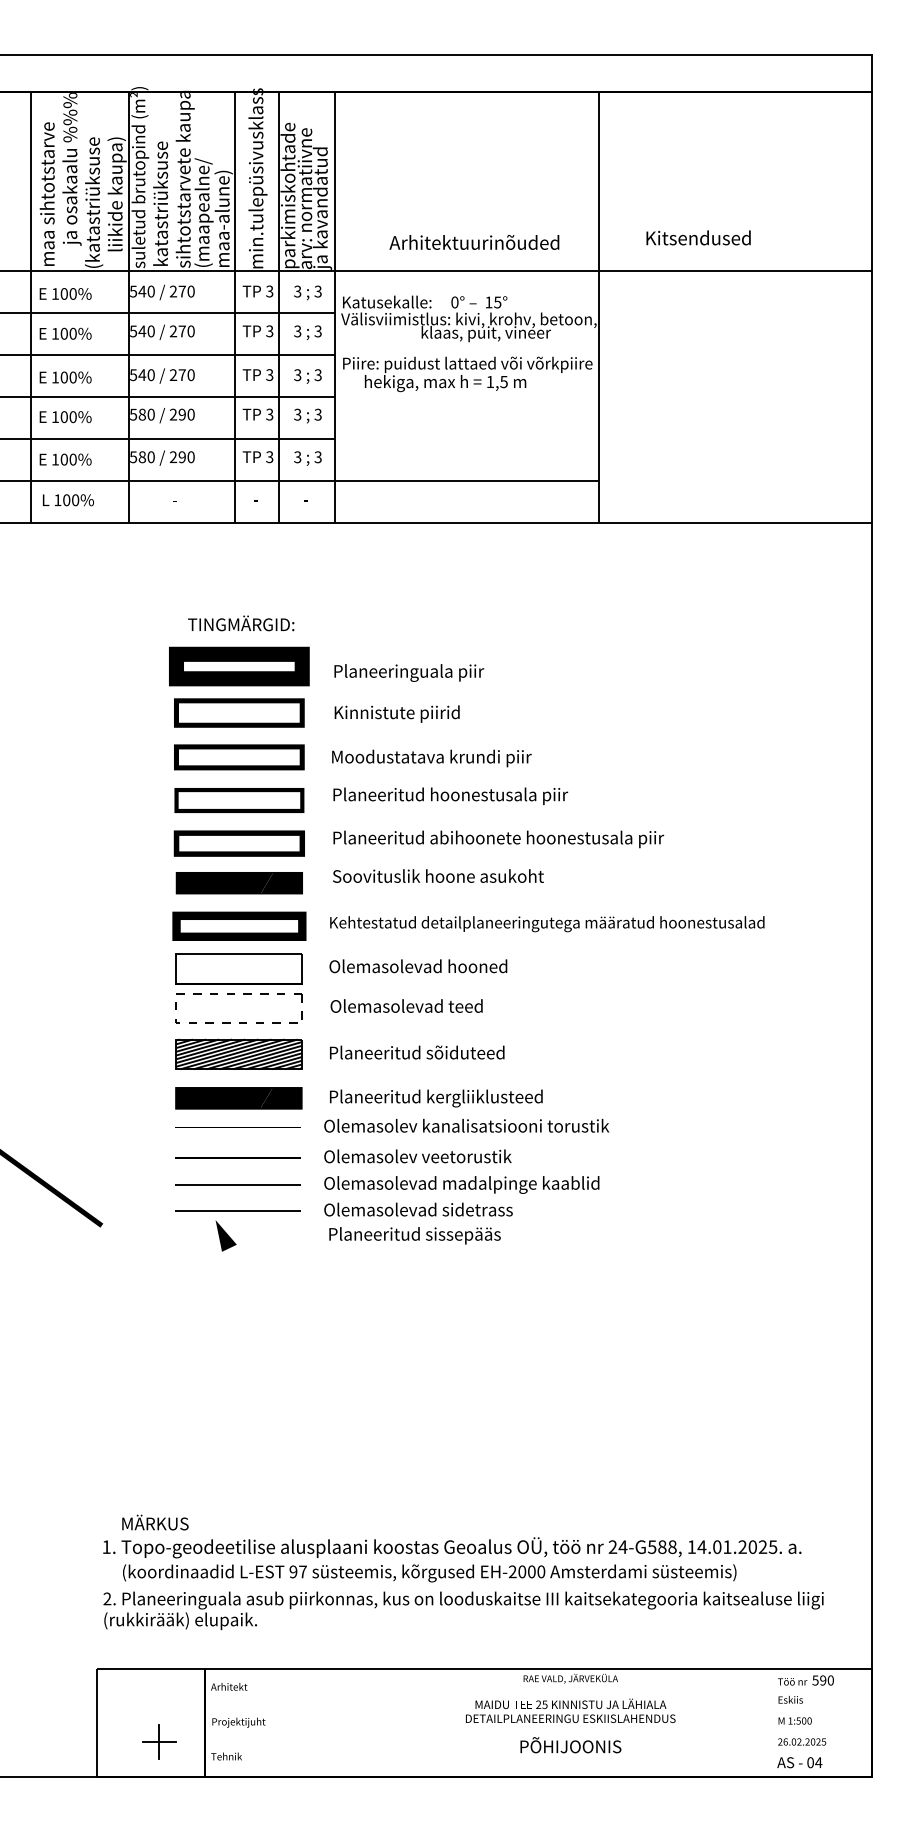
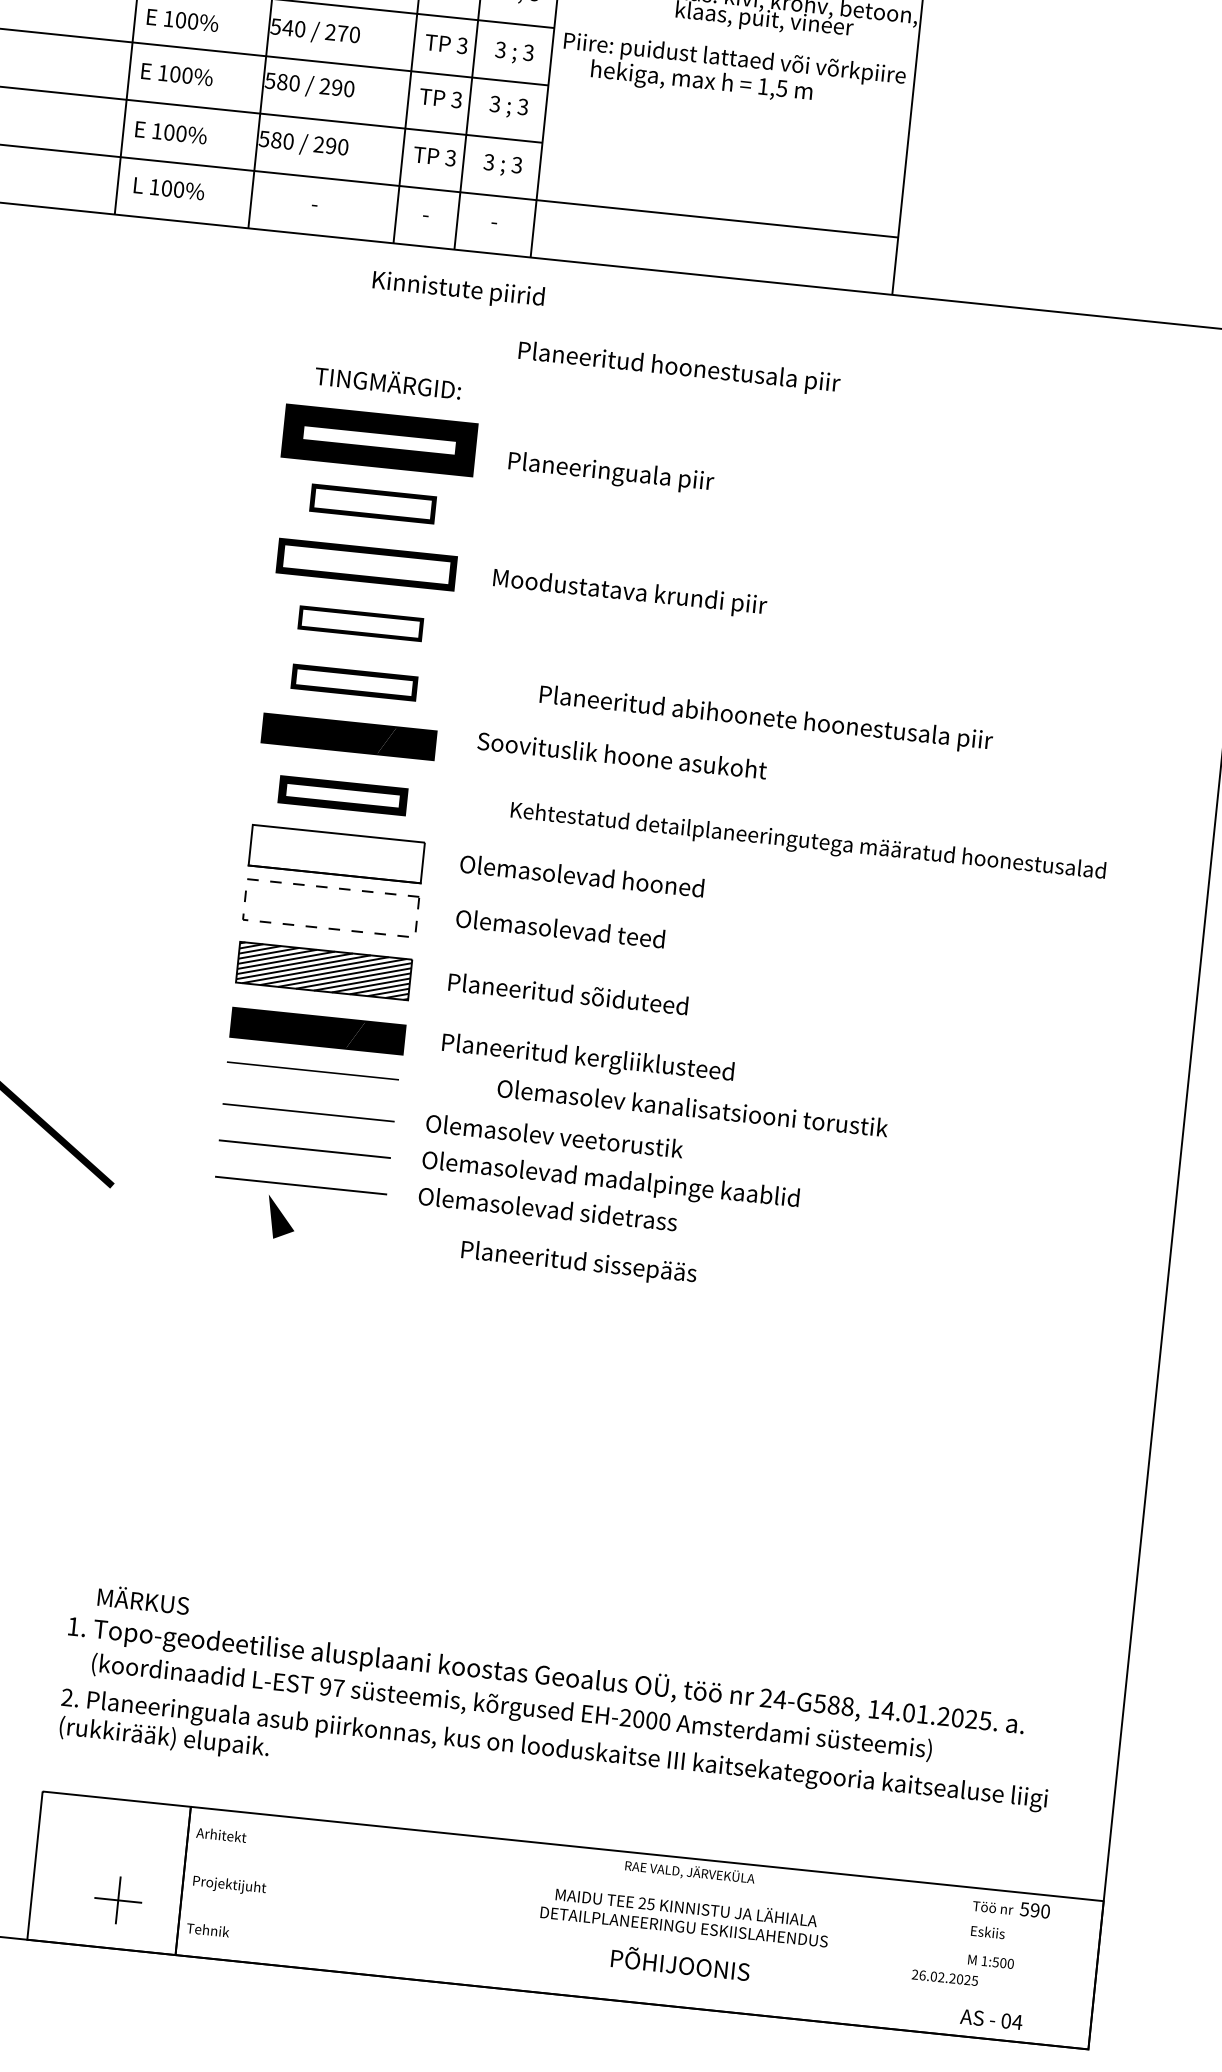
part: (239, 712) -> (373, 503), size x0.7
text: (396, 713) -> (457, 289), moved
text: (450, 795) -> (679, 367), moved
part: (239, 800) -> (360, 623), size x0.7
text: (498, 839) -> (765, 719), moved
part: (238, 843) -> (353, 682), size x0.7
text: (547, 924) -> (808, 842), moved
part: (239, 925) -> (343, 794), size x0.7
text: (466, 1125) -> (692, 1107), moved
text: (414, 1235) -> (578, 1263), moved
text: (802, 1741) -> (945, 1977), moved

